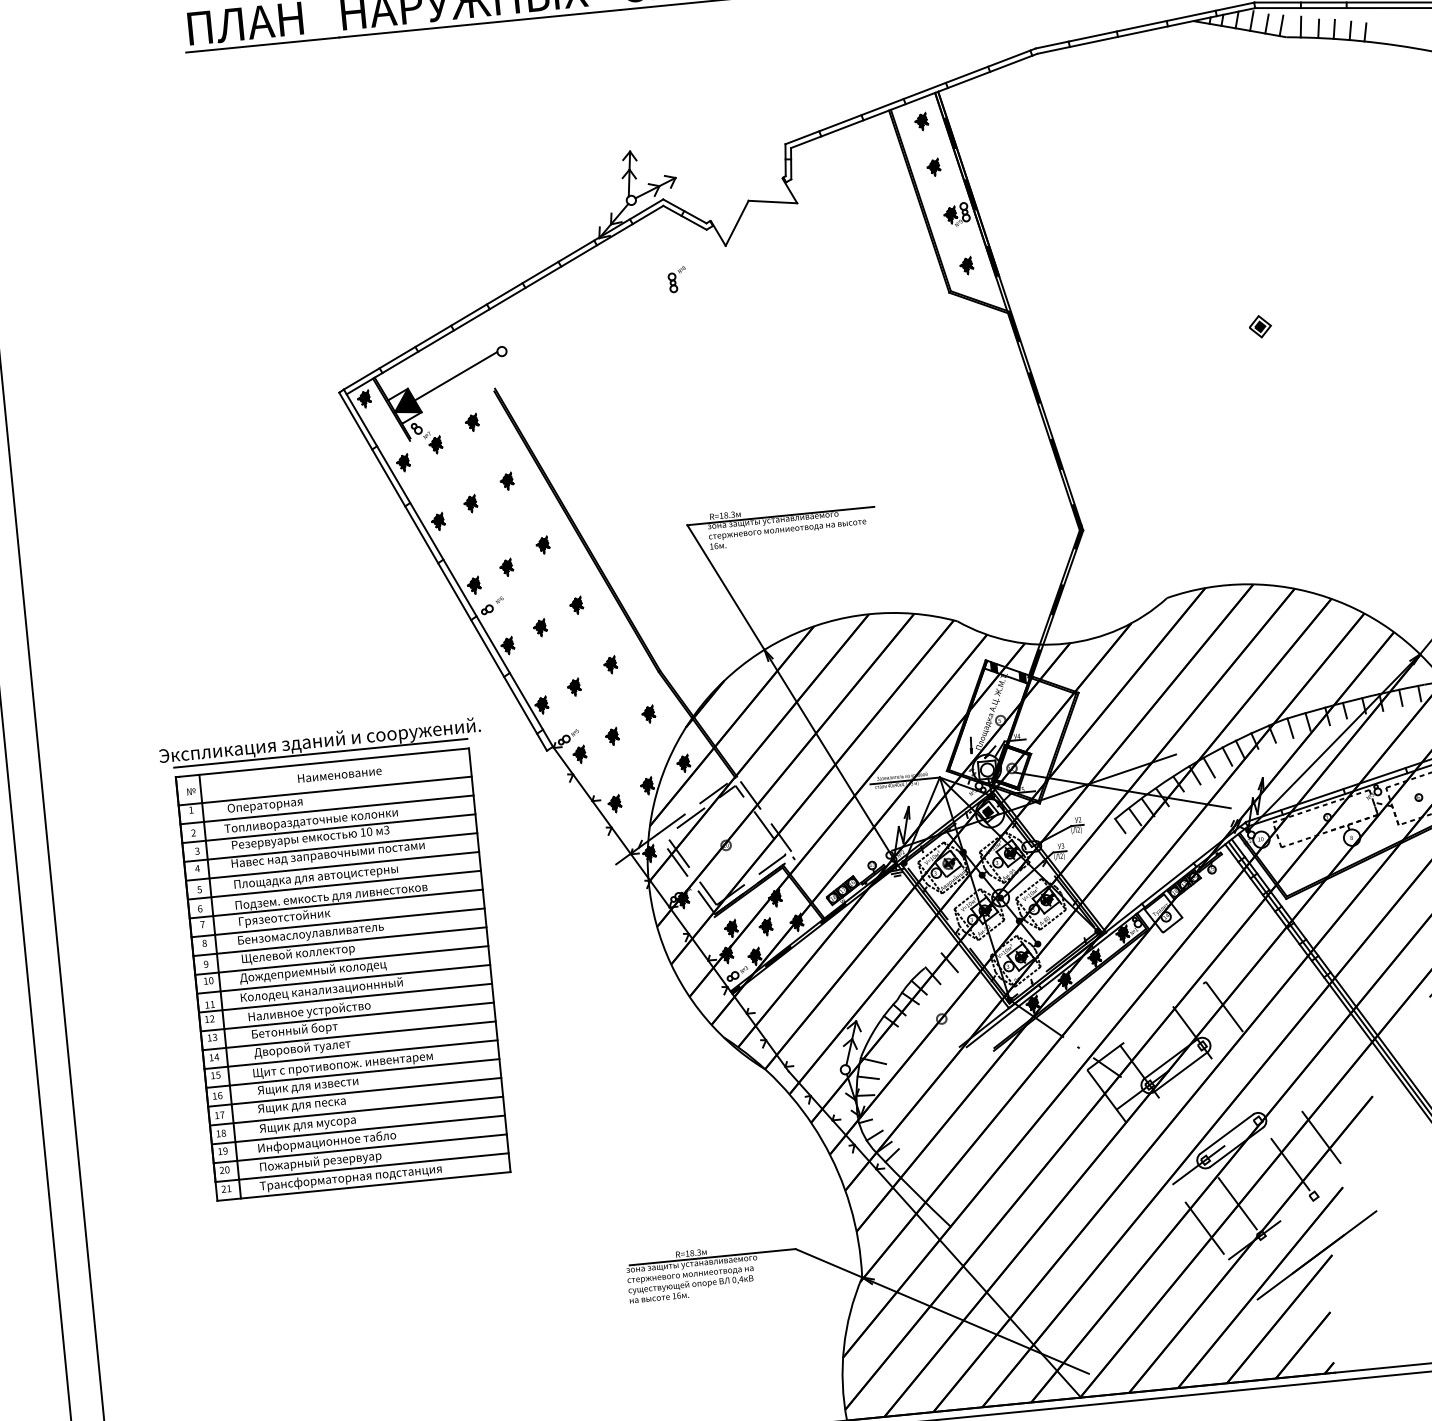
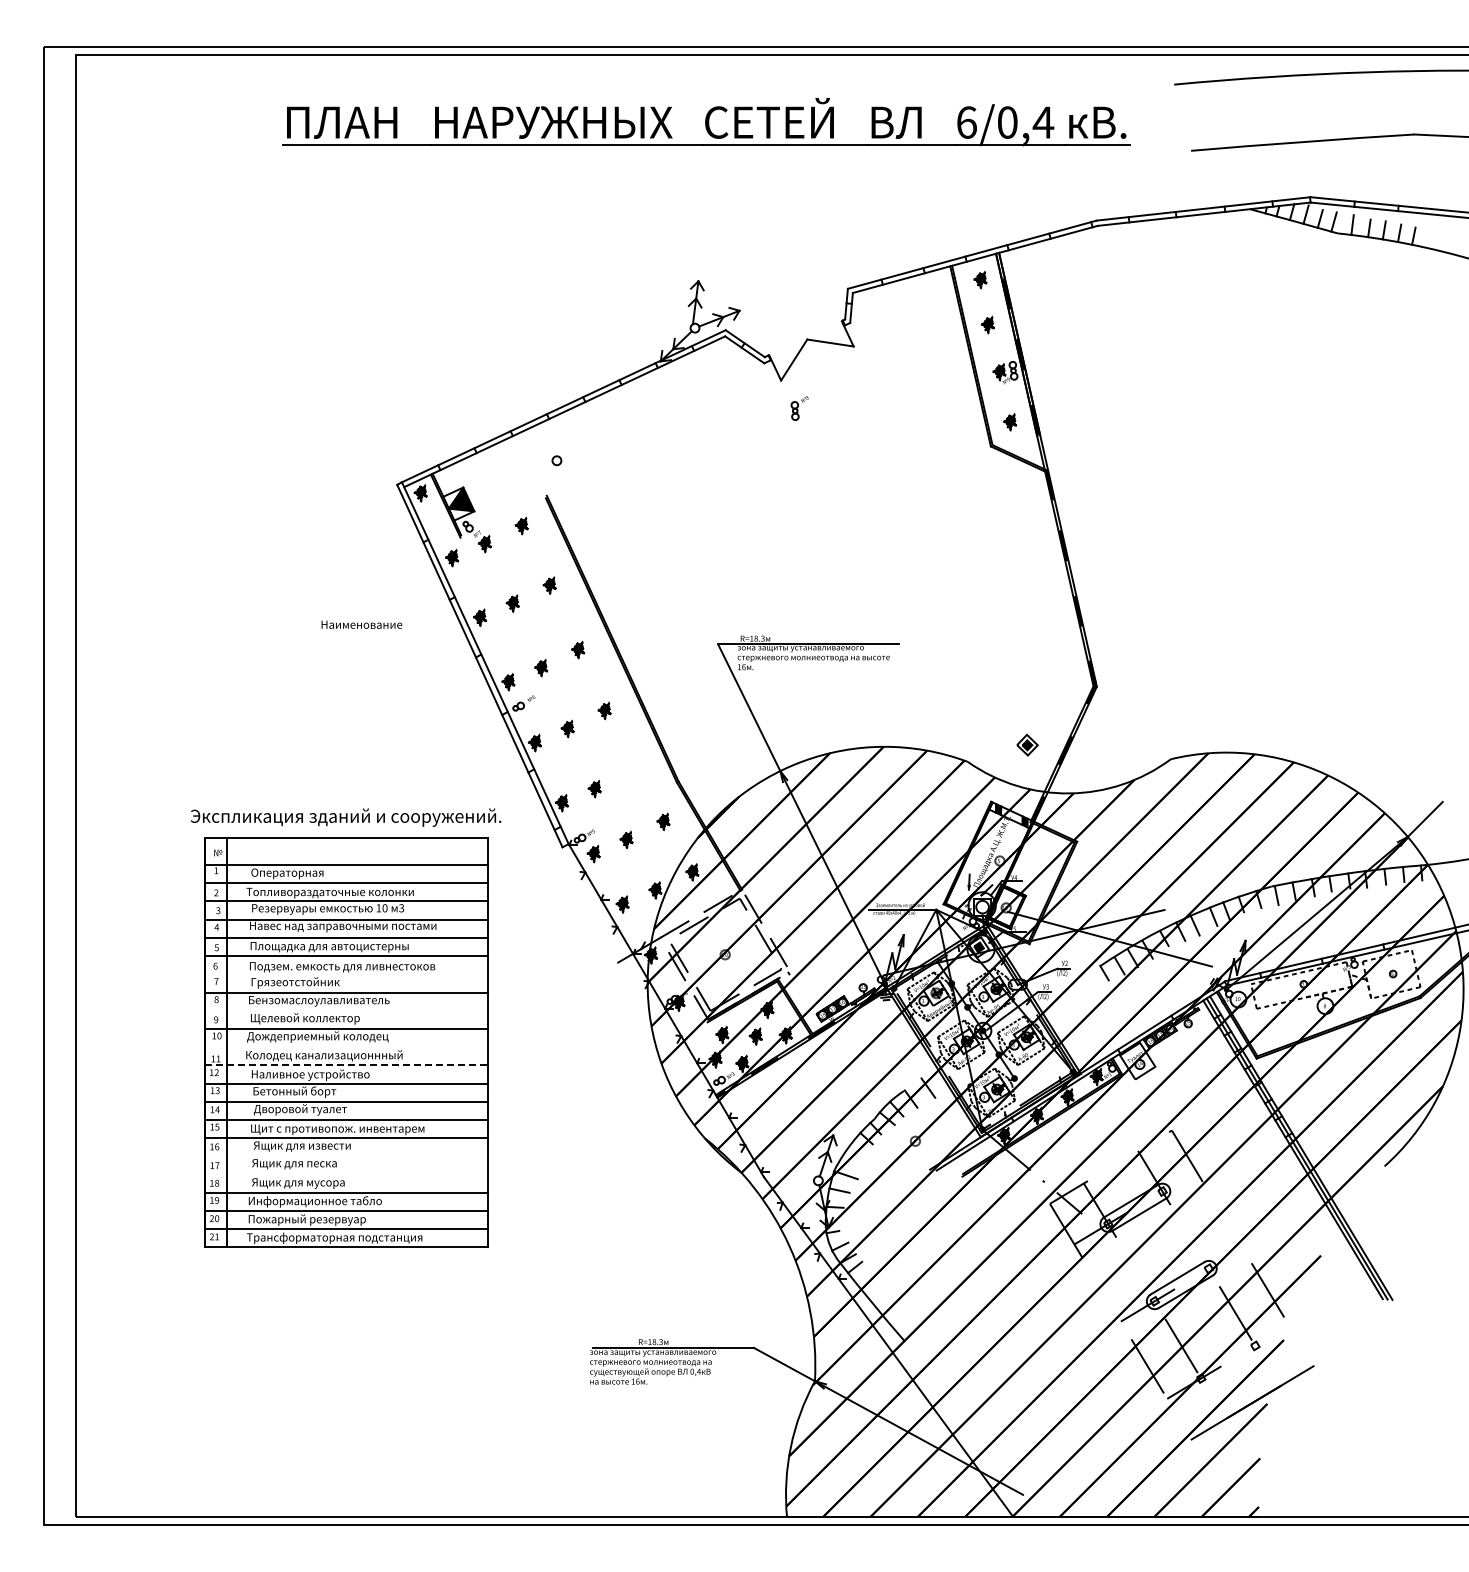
part: (677, 279) -> (799, 408), moved
part: (1260, 326) -> (1027, 744), moved
line: (455, 375) -> (510, 479), removed
curve: (610, 664) -> (631, 770), removed
line: (320, 753) -> (345, 828), removed
text: (339, 774) -> (361, 624), moved
line: (336, 904) -> (346, 974), removed
line: (340, 941) -> (346, 1010), removed
line: (343, 979) -> (346, 1047), removed
line: (345, 998) -> (346, 1065), solid -> dashed
line: (354, 1092) -> (346, 1156), removed
line: (356, 1111) -> (346, 1174), removed

